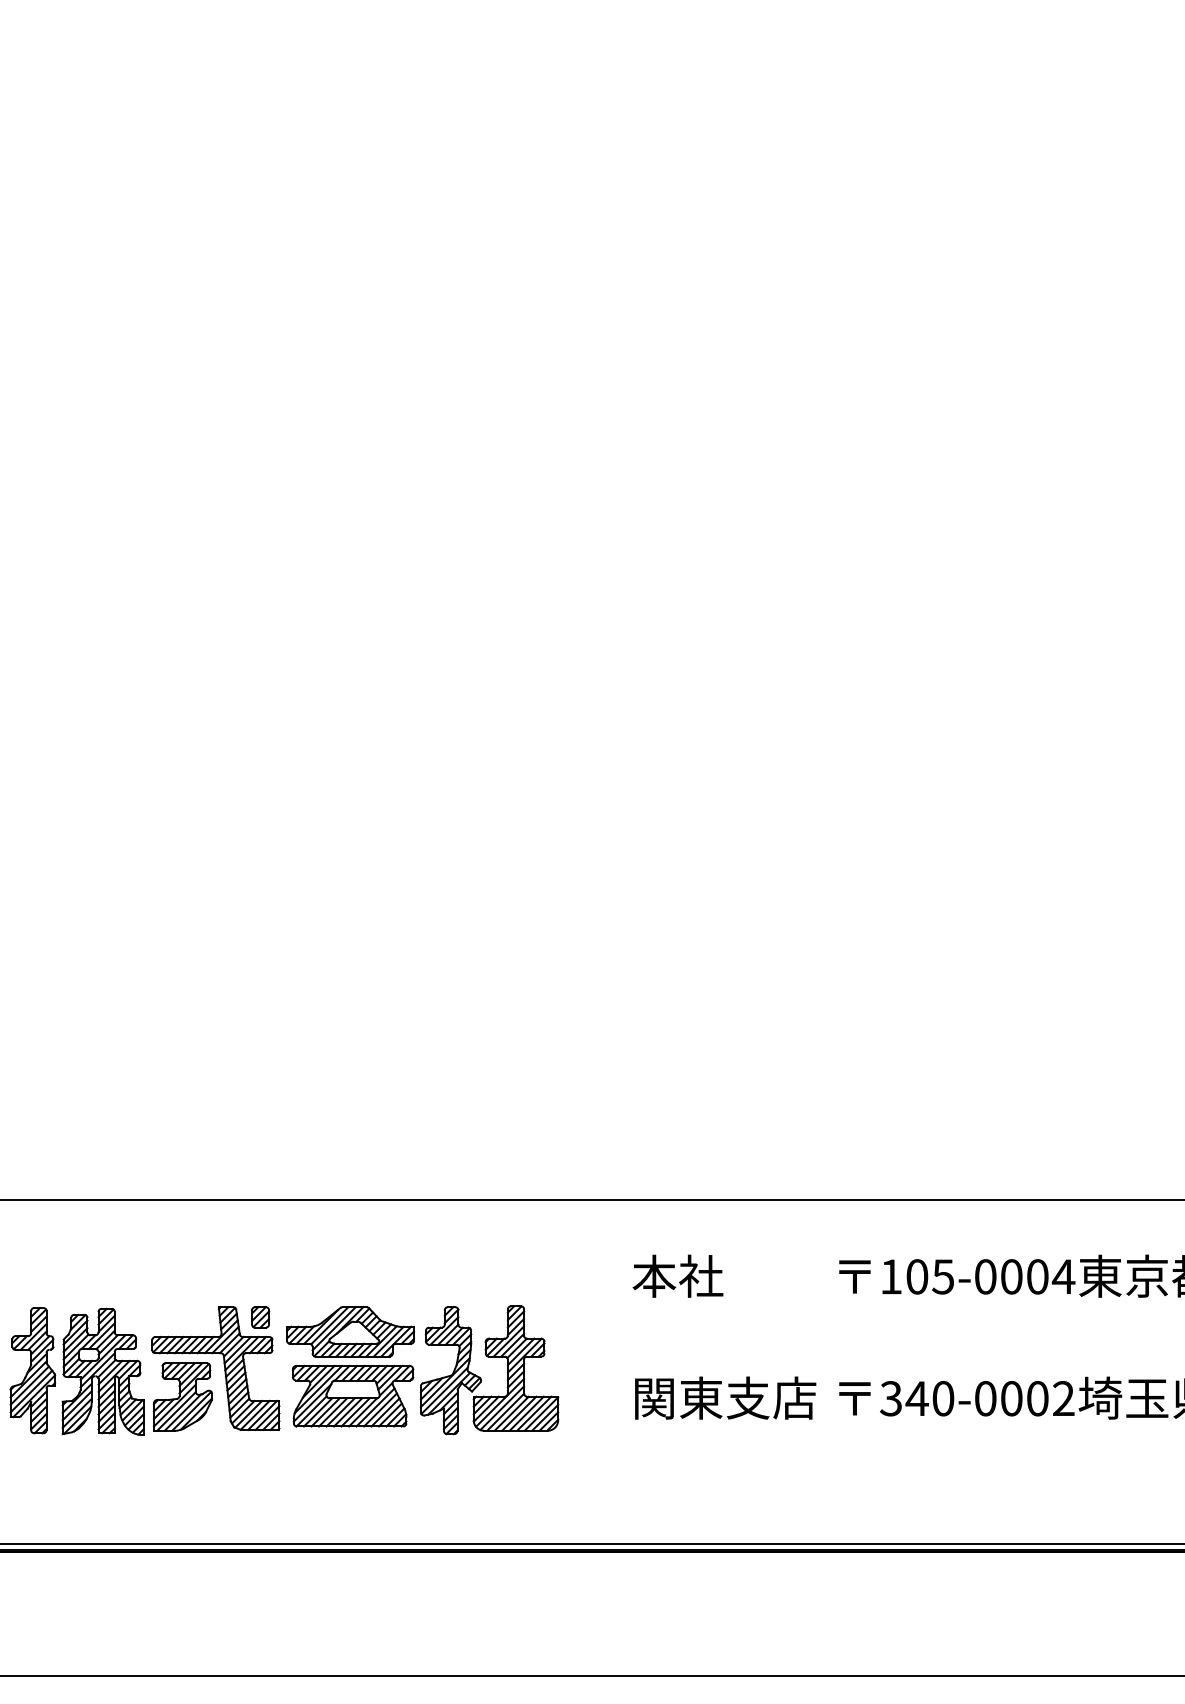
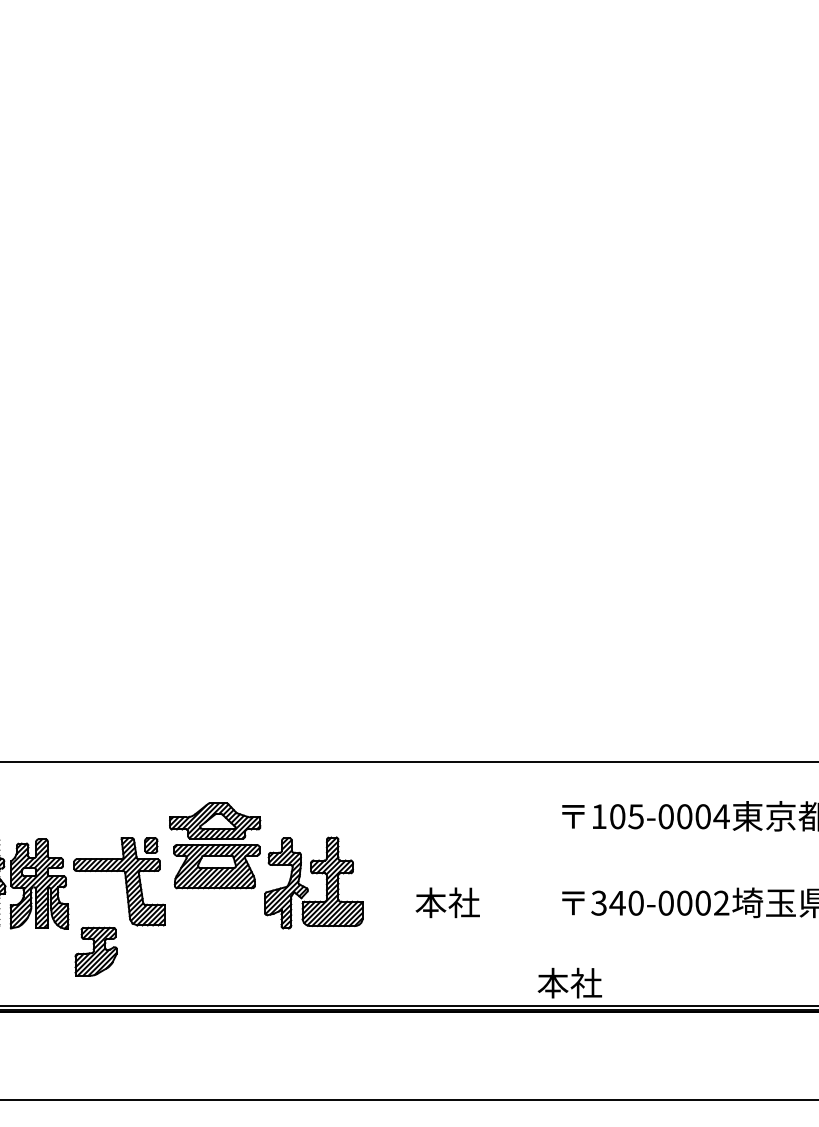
text: (677, 1275) -> (569, 982), moved
part: (350, 1366) -> (215, 845), moved
part: (182, 1396) -> (95, 951), moved
text: (724, 1397) -> (480, 902), 関東支店 -> 本社

